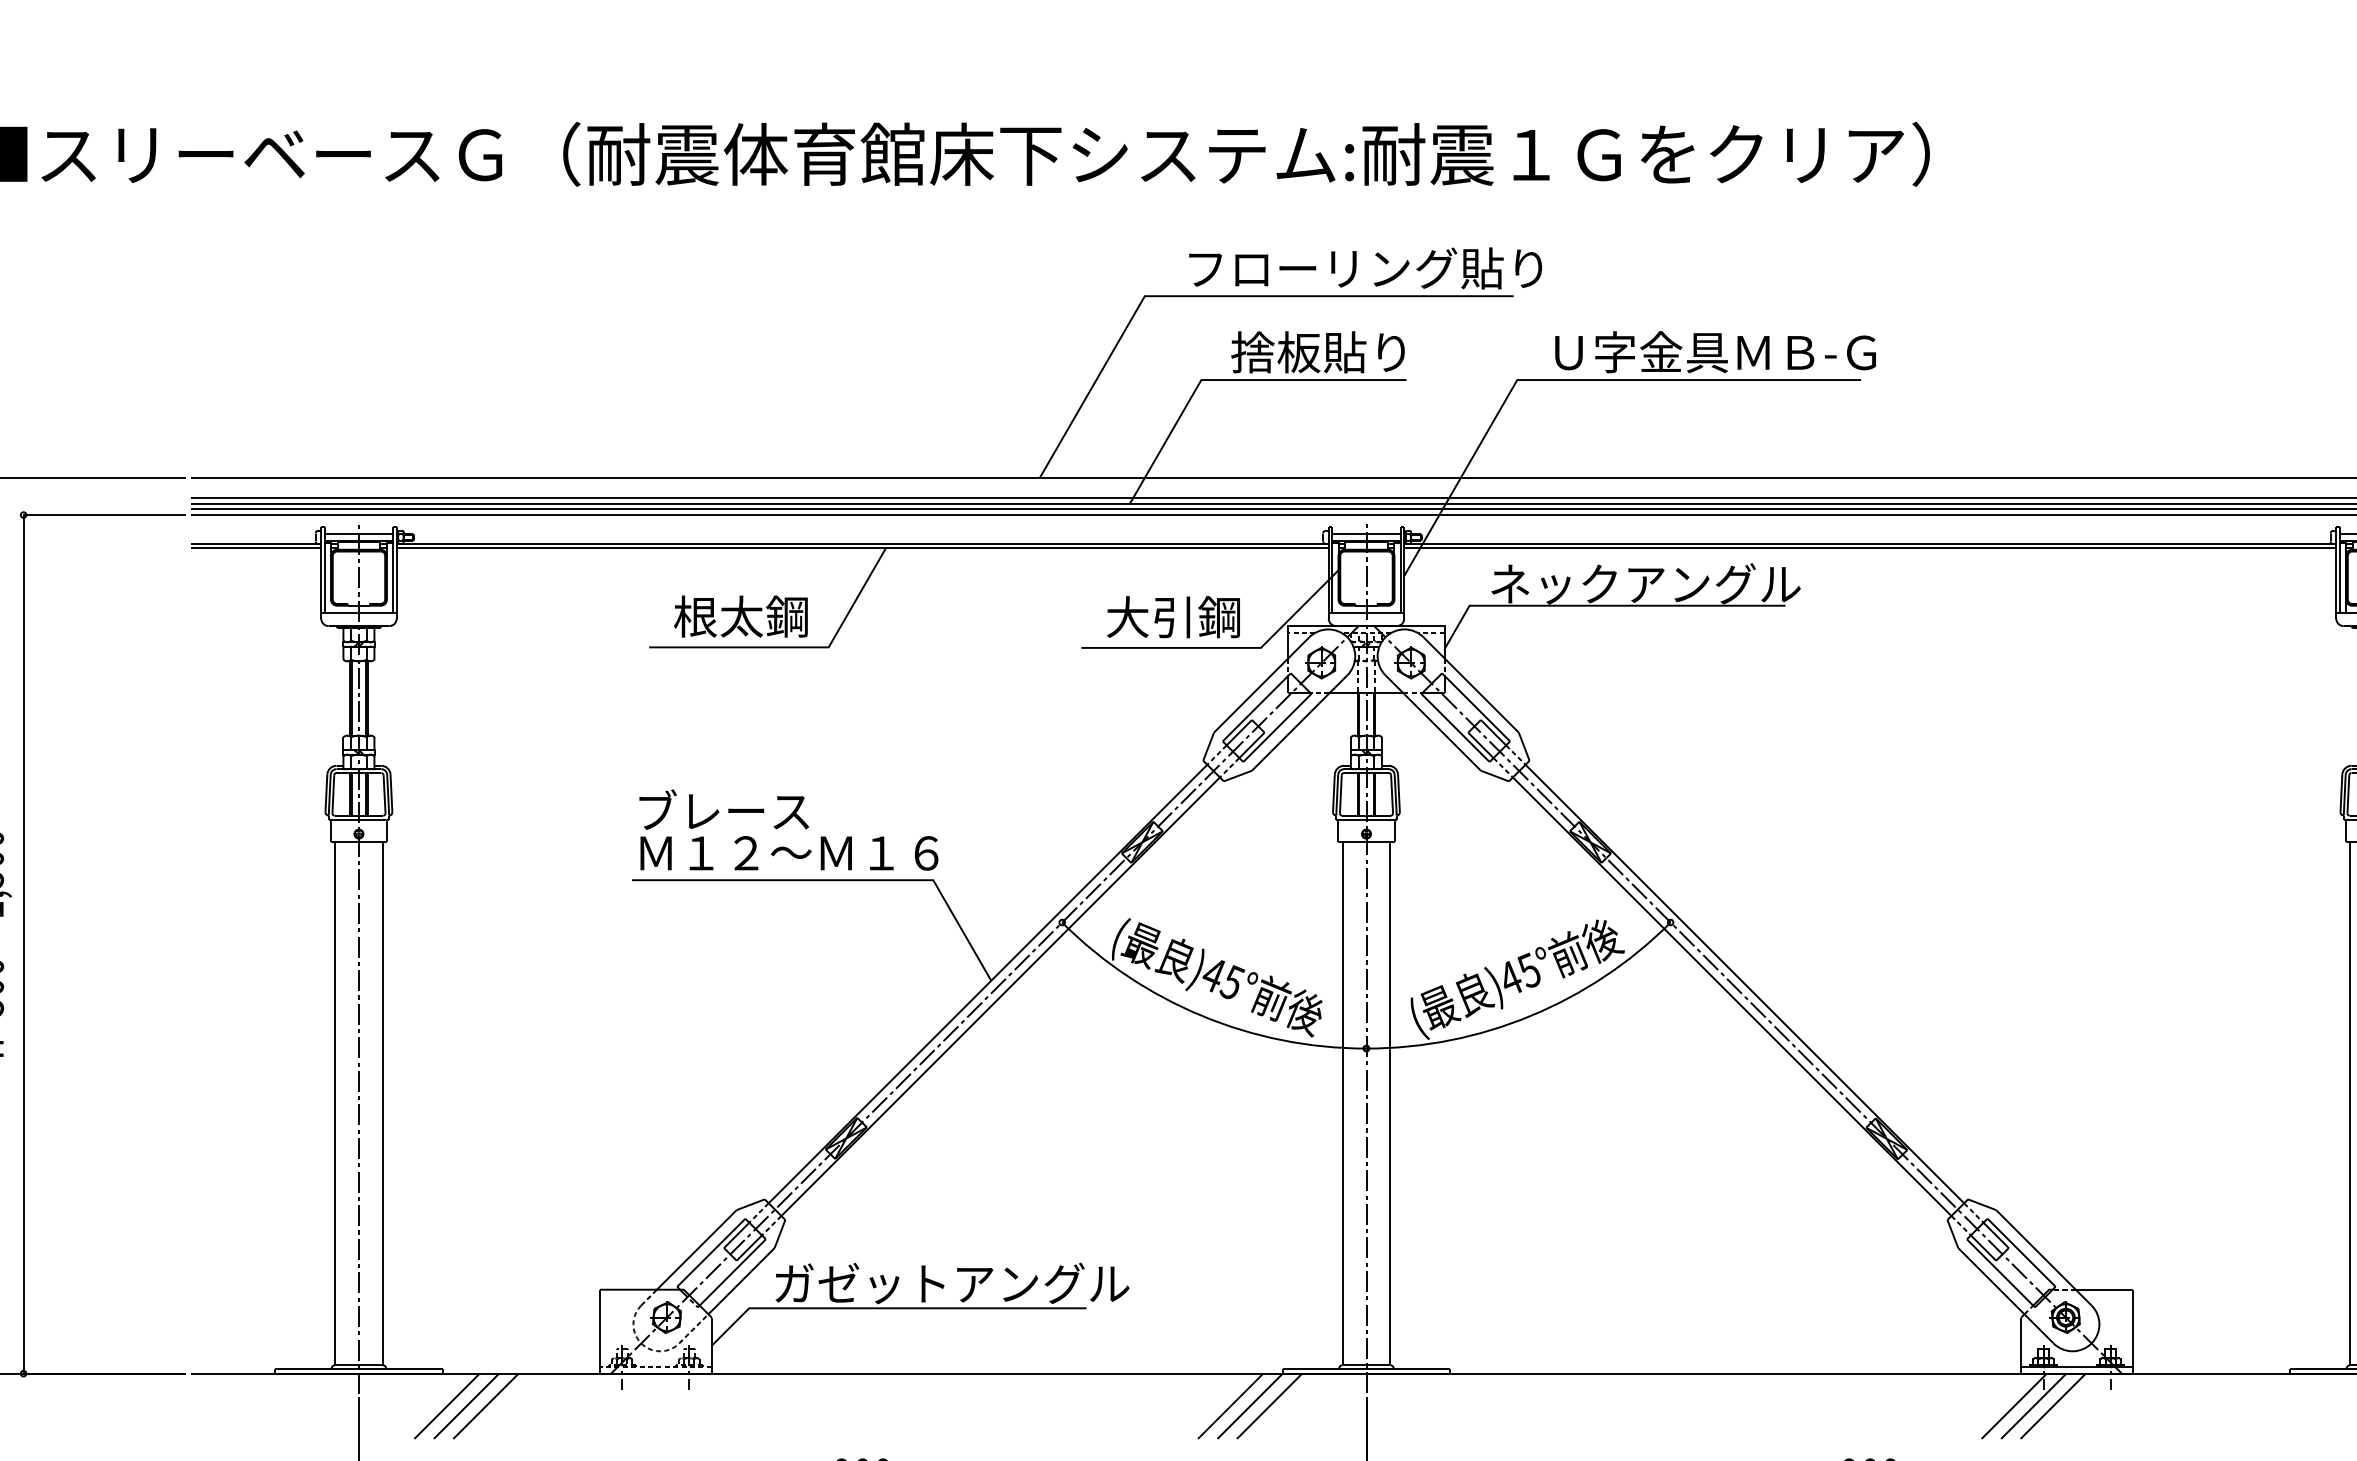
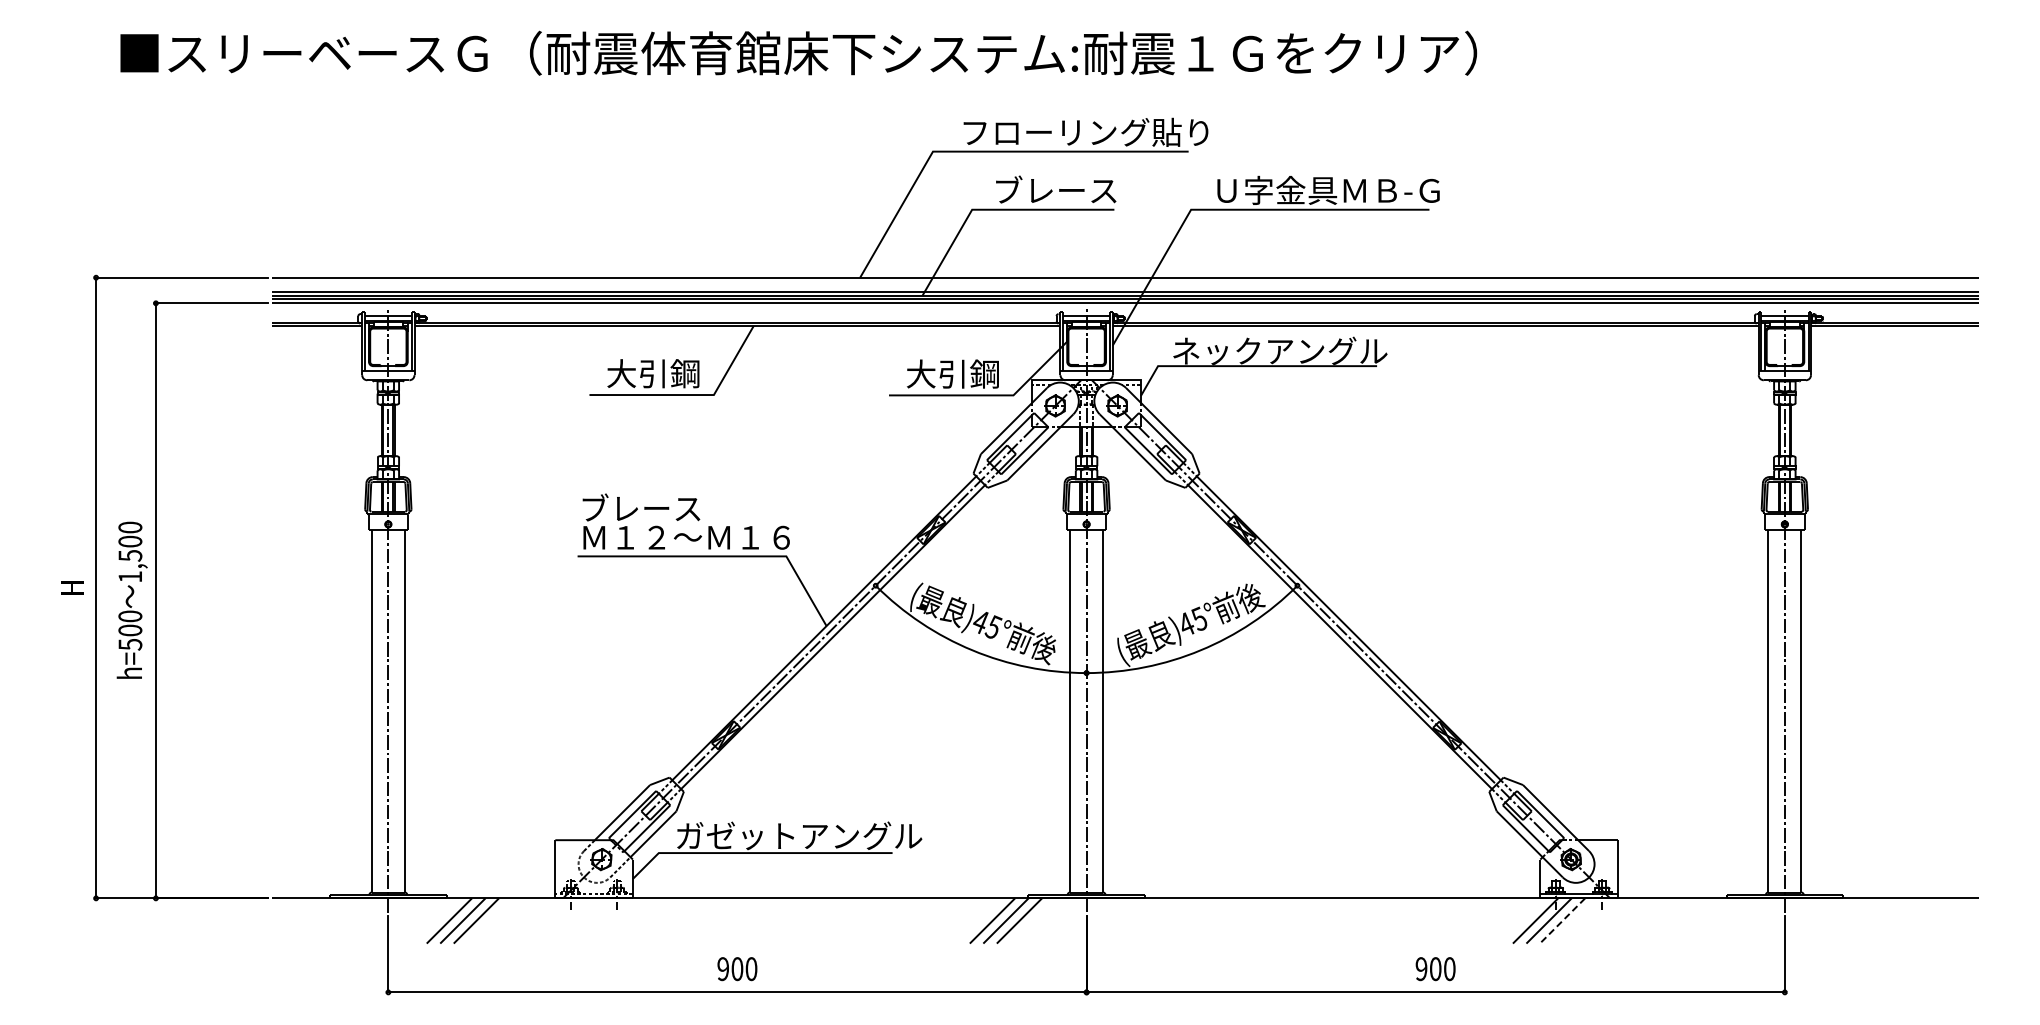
text: (1320, 352) -> (1054, 190), 捨板貼り -> ブレース
text: (718, 616) -> (637, 373), 根太鋼 -> 大引鋼
line: (2053, 1405) -> (1562, 920), solid -> dashed

